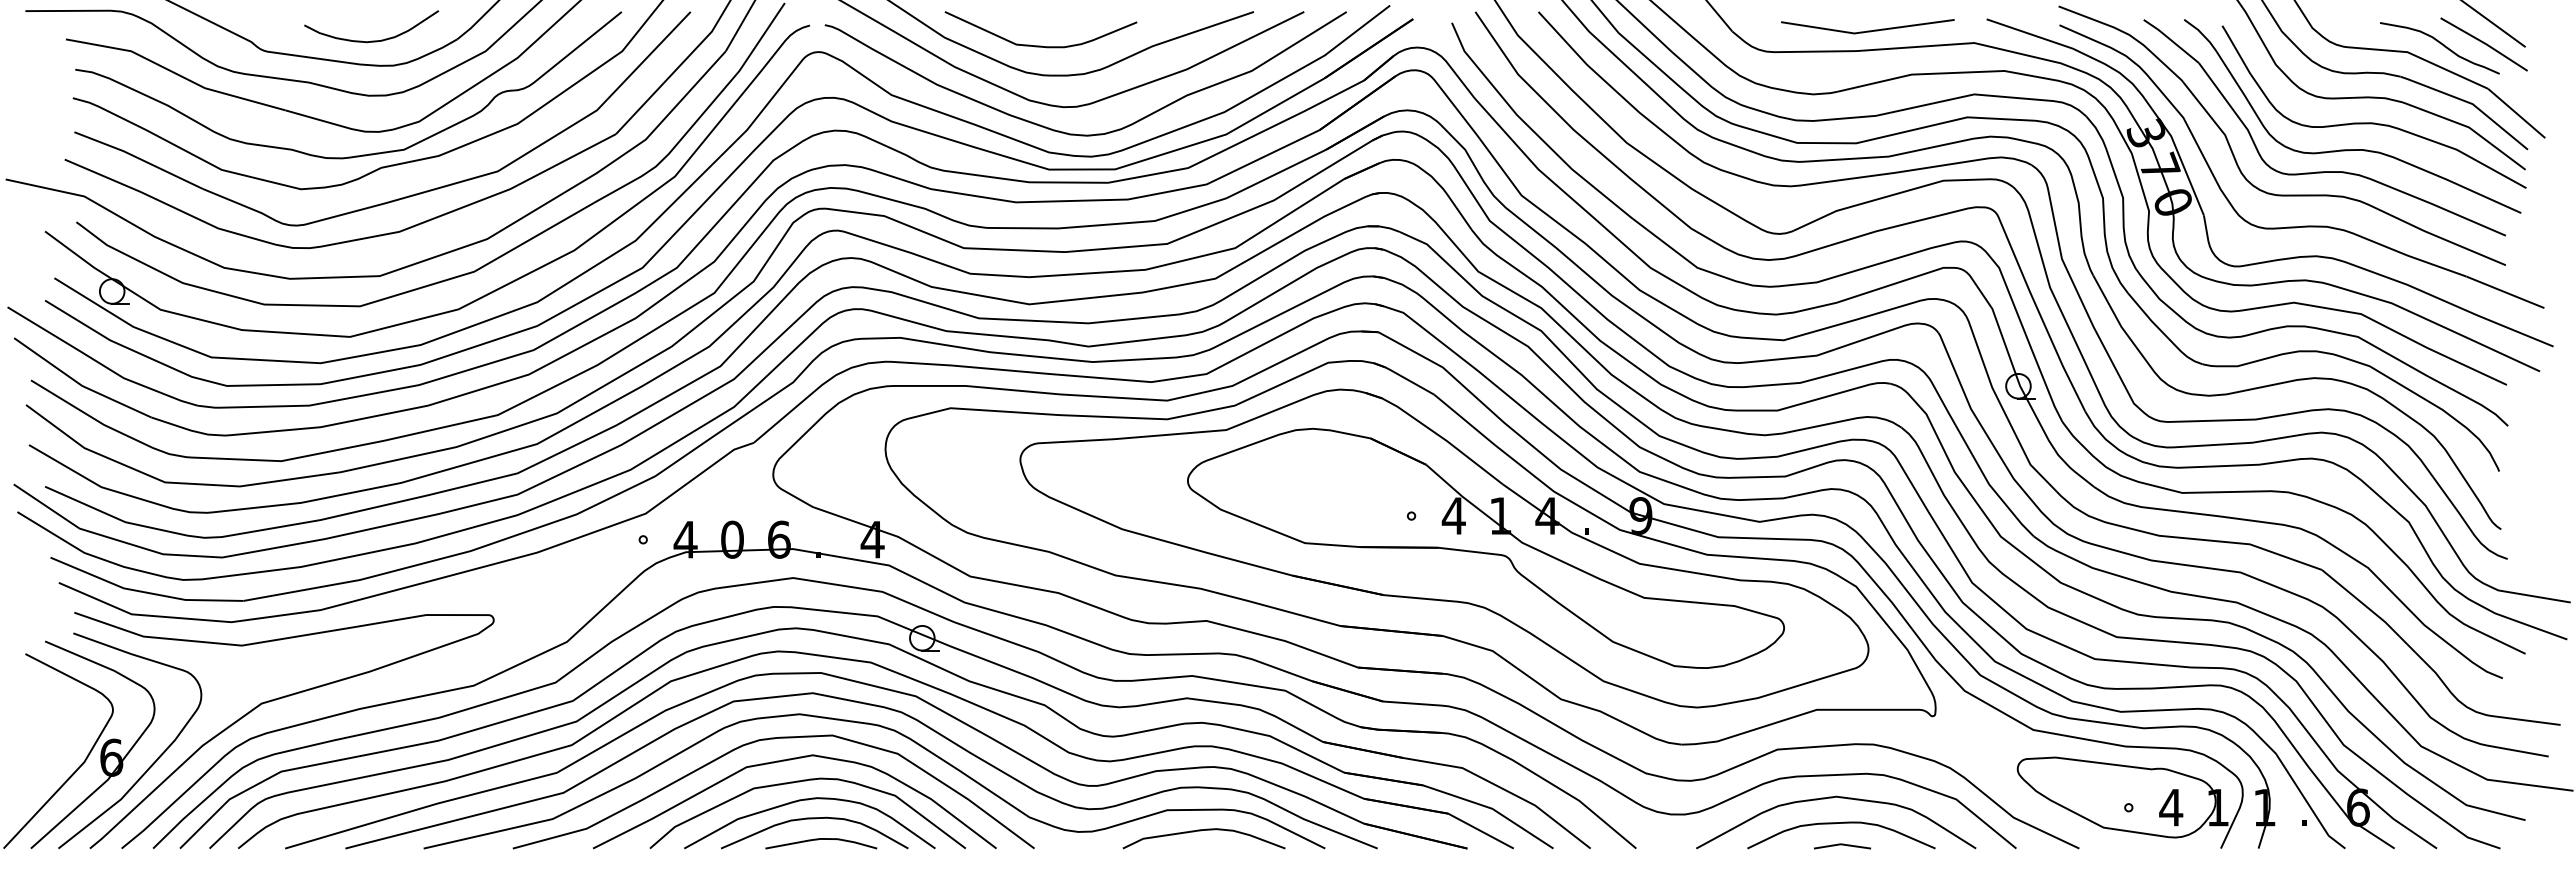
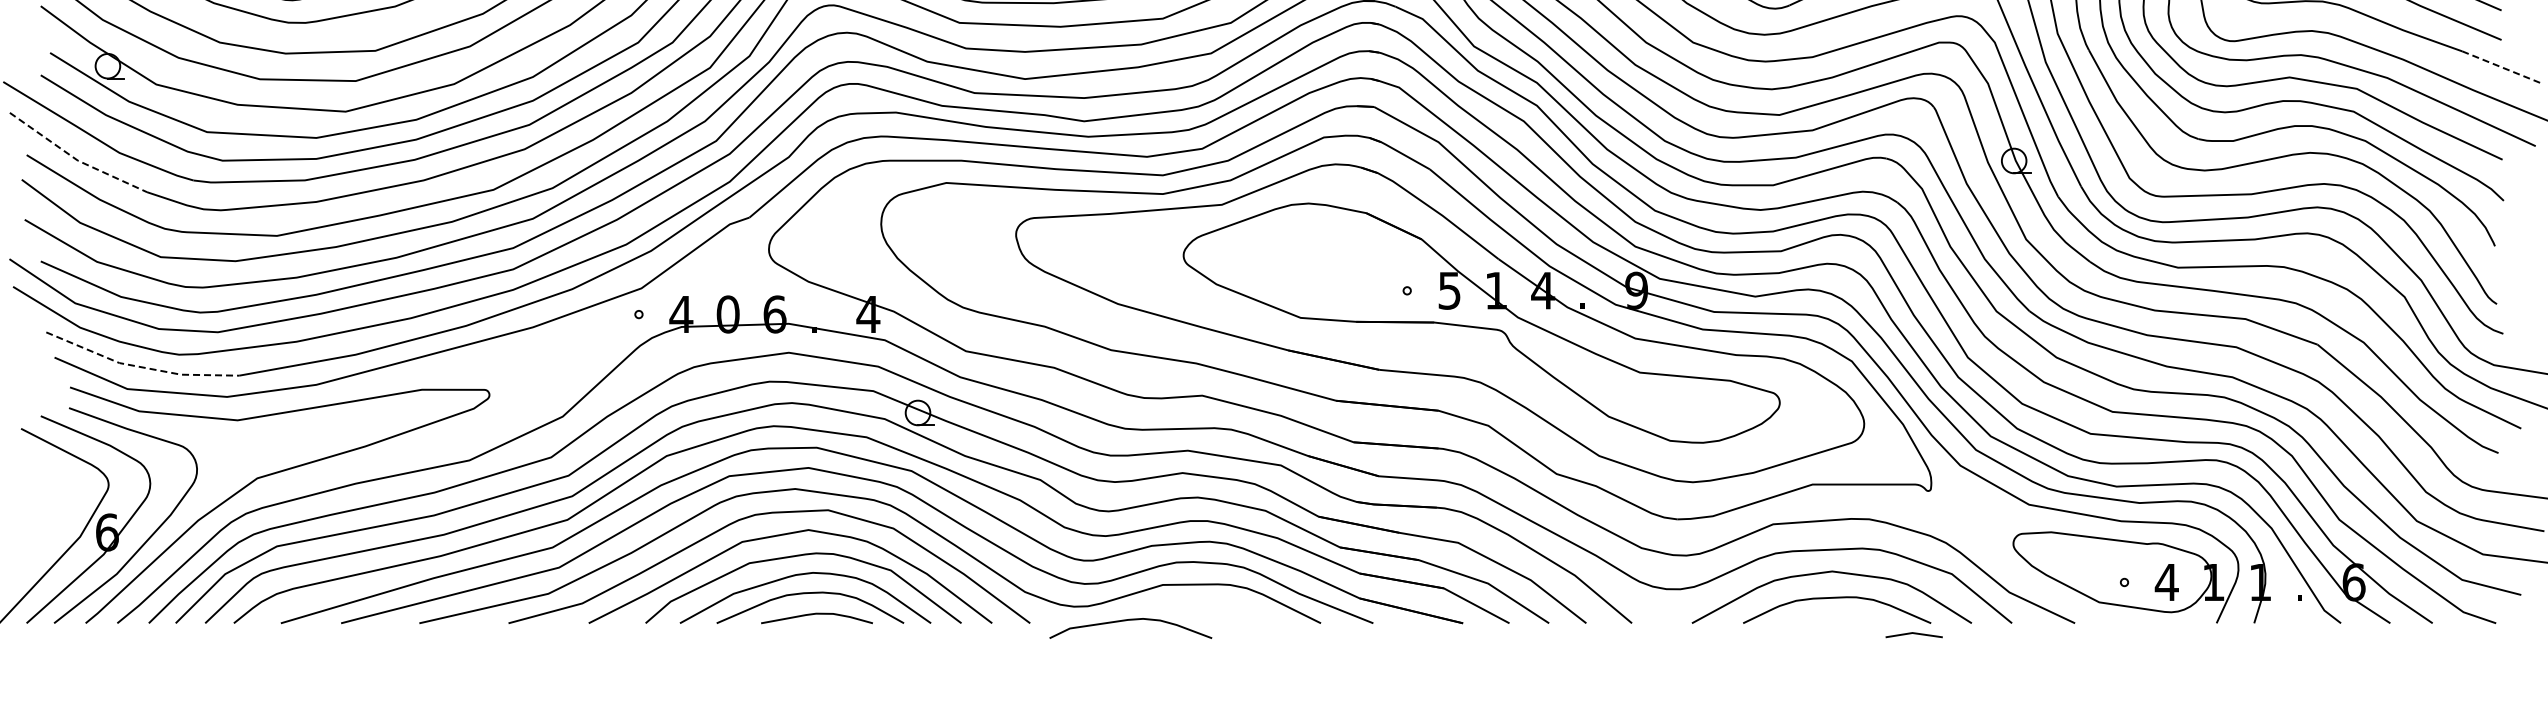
line: (2505, 292) -> (2501, 67), solid -> dashed
line: (79, 384) -> (75, 159), solid -> dashed
text: (1453, 516) -> (1449, 291), 4 -> 5
line: (144, 592) -> (140, 367), solid -> dashed
curve: (1201, 831) -> (1128, 621), moved
line: (1842, 845) -> (1914, 634), moved

